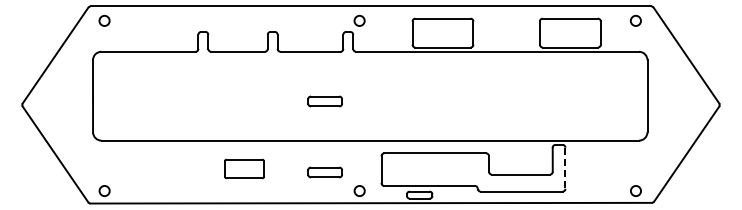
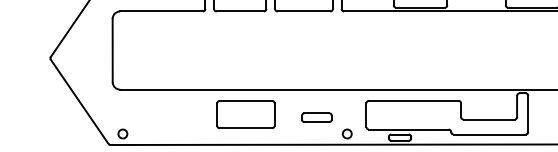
part: (324, 101) -> (316, 55), removed
part: (244, 168) -> (245, 114), size x1.67
line: (565, 168) -> (528, 114), dashed -> solid

